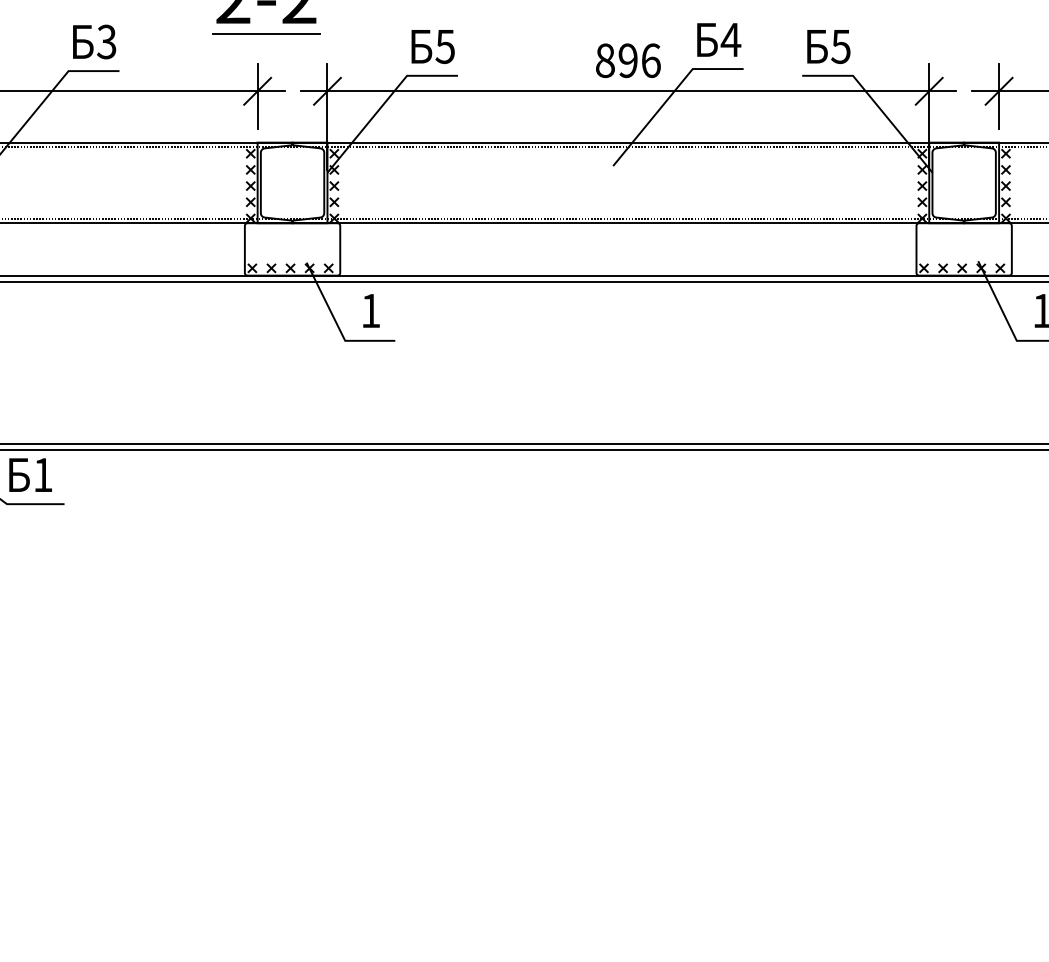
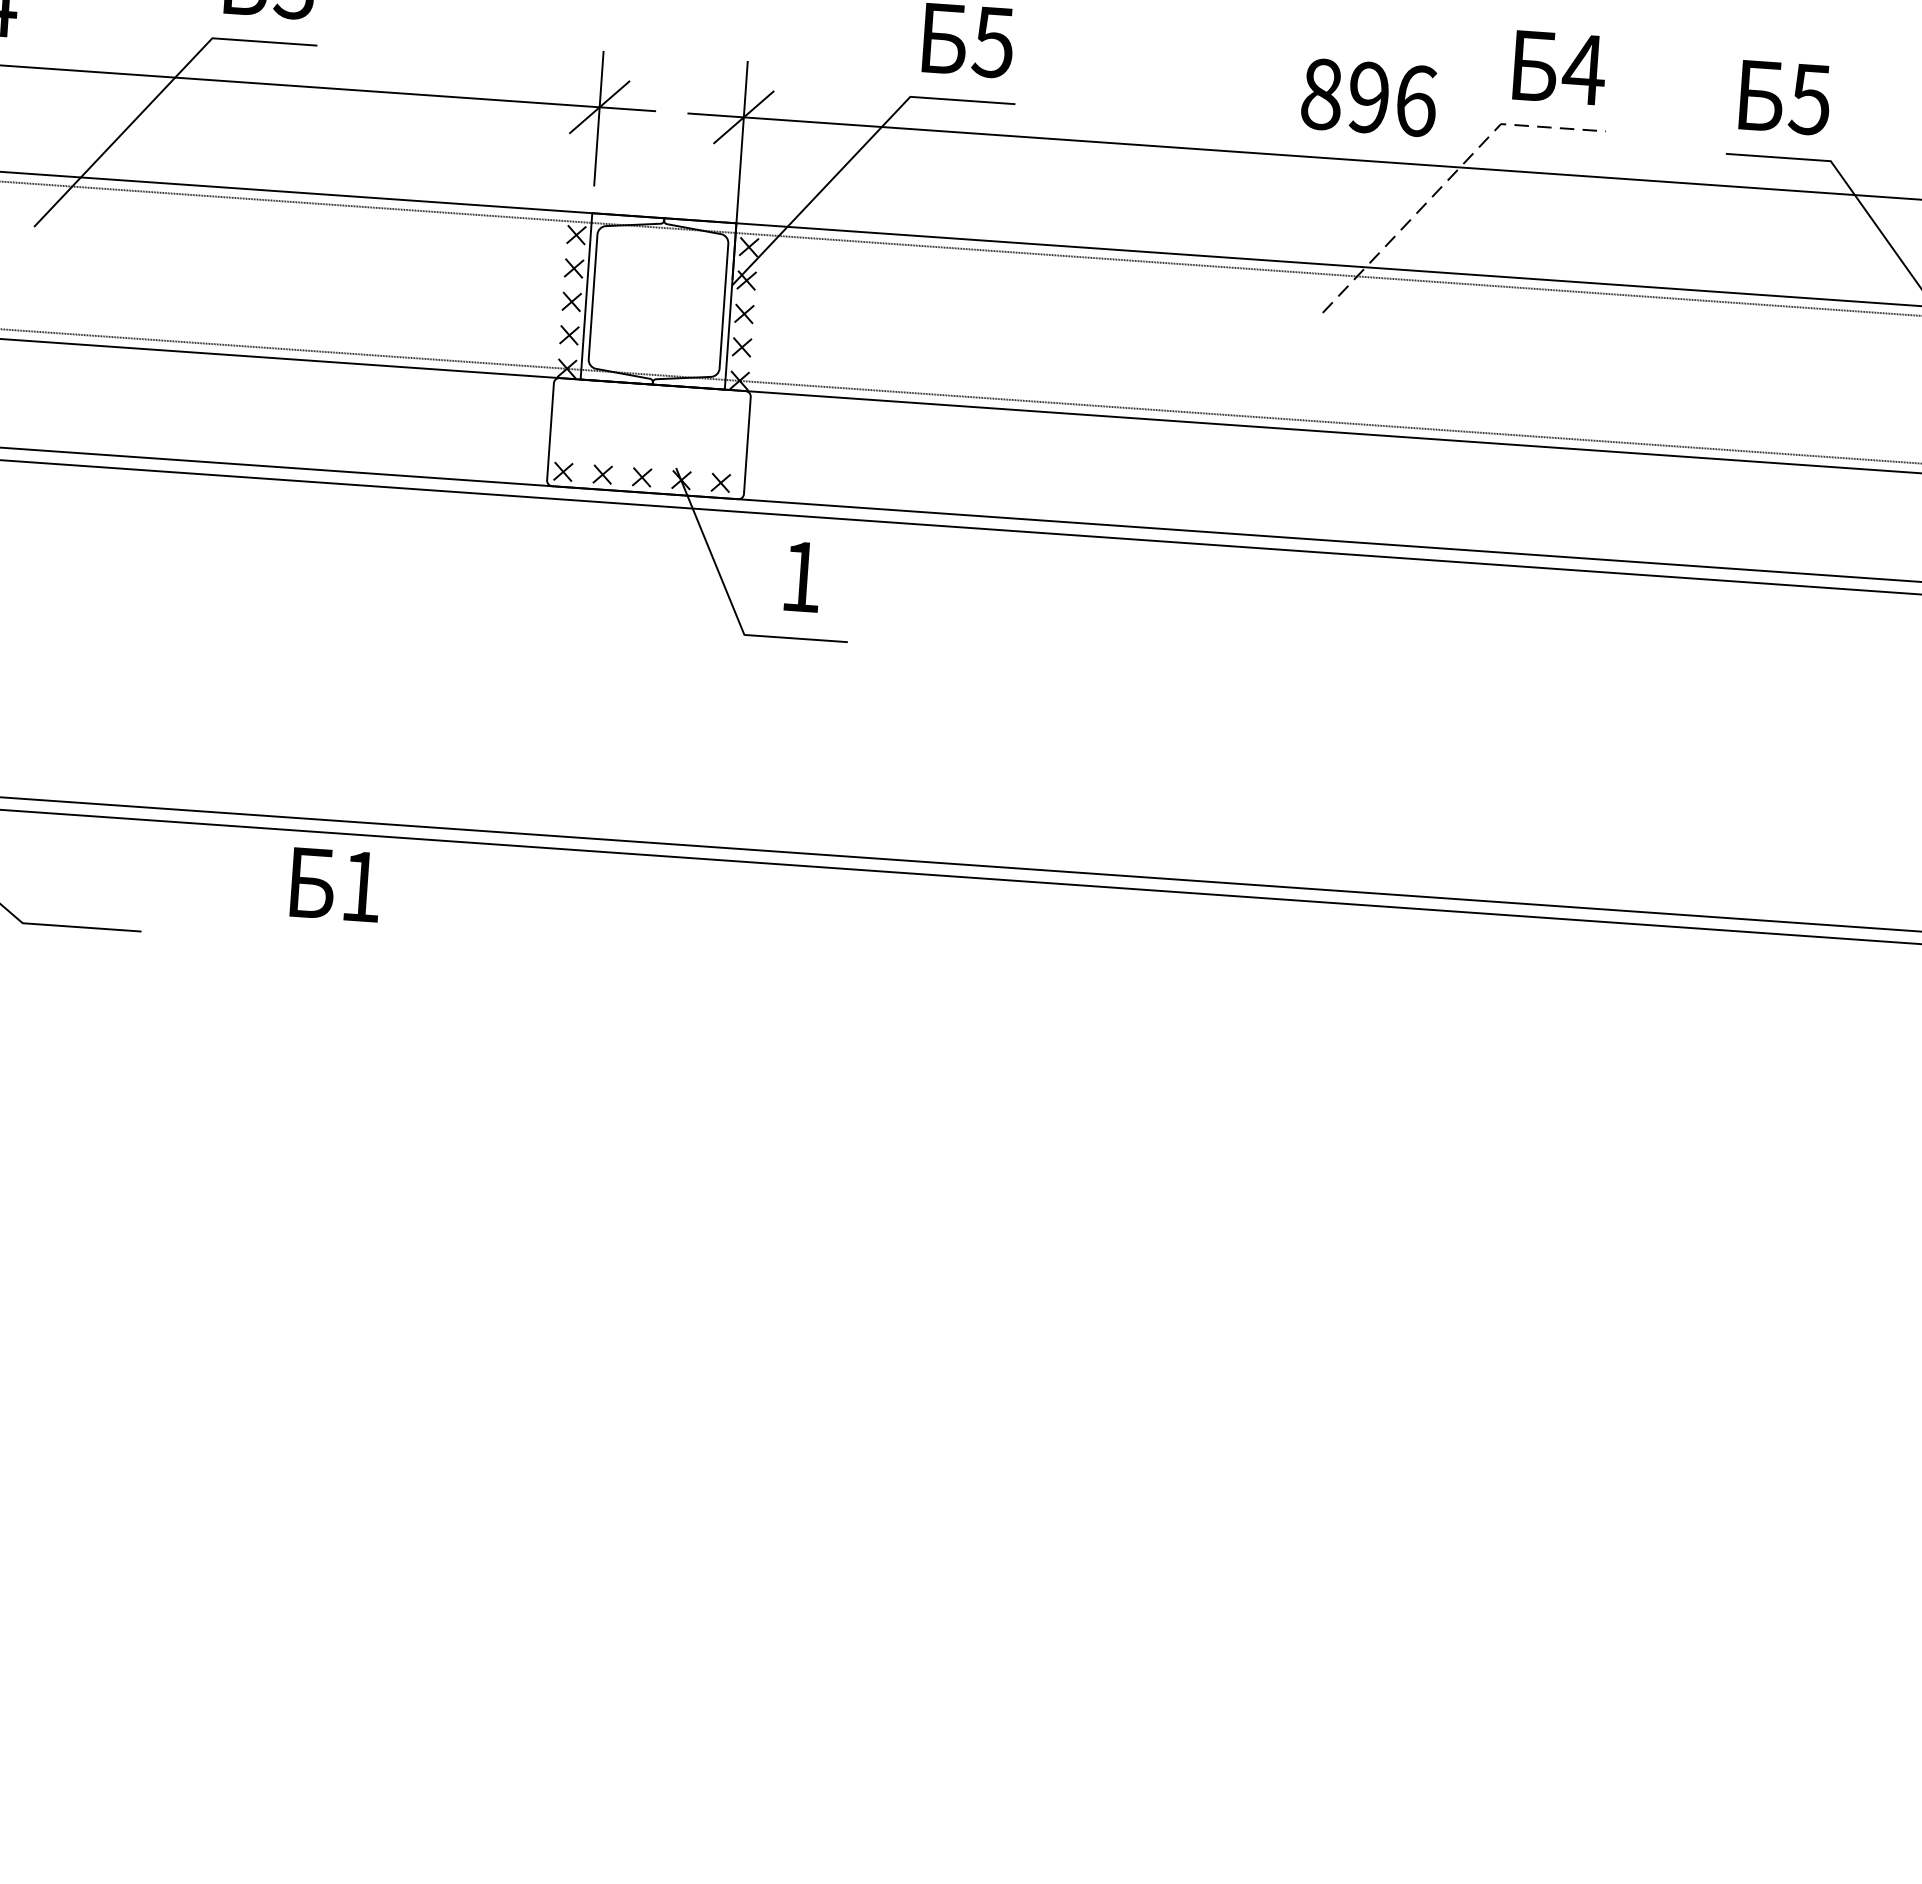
line: (669, 97) -> (1448, 179), solid -> dashed
text: (30, 474) -> (335, 883), moved

